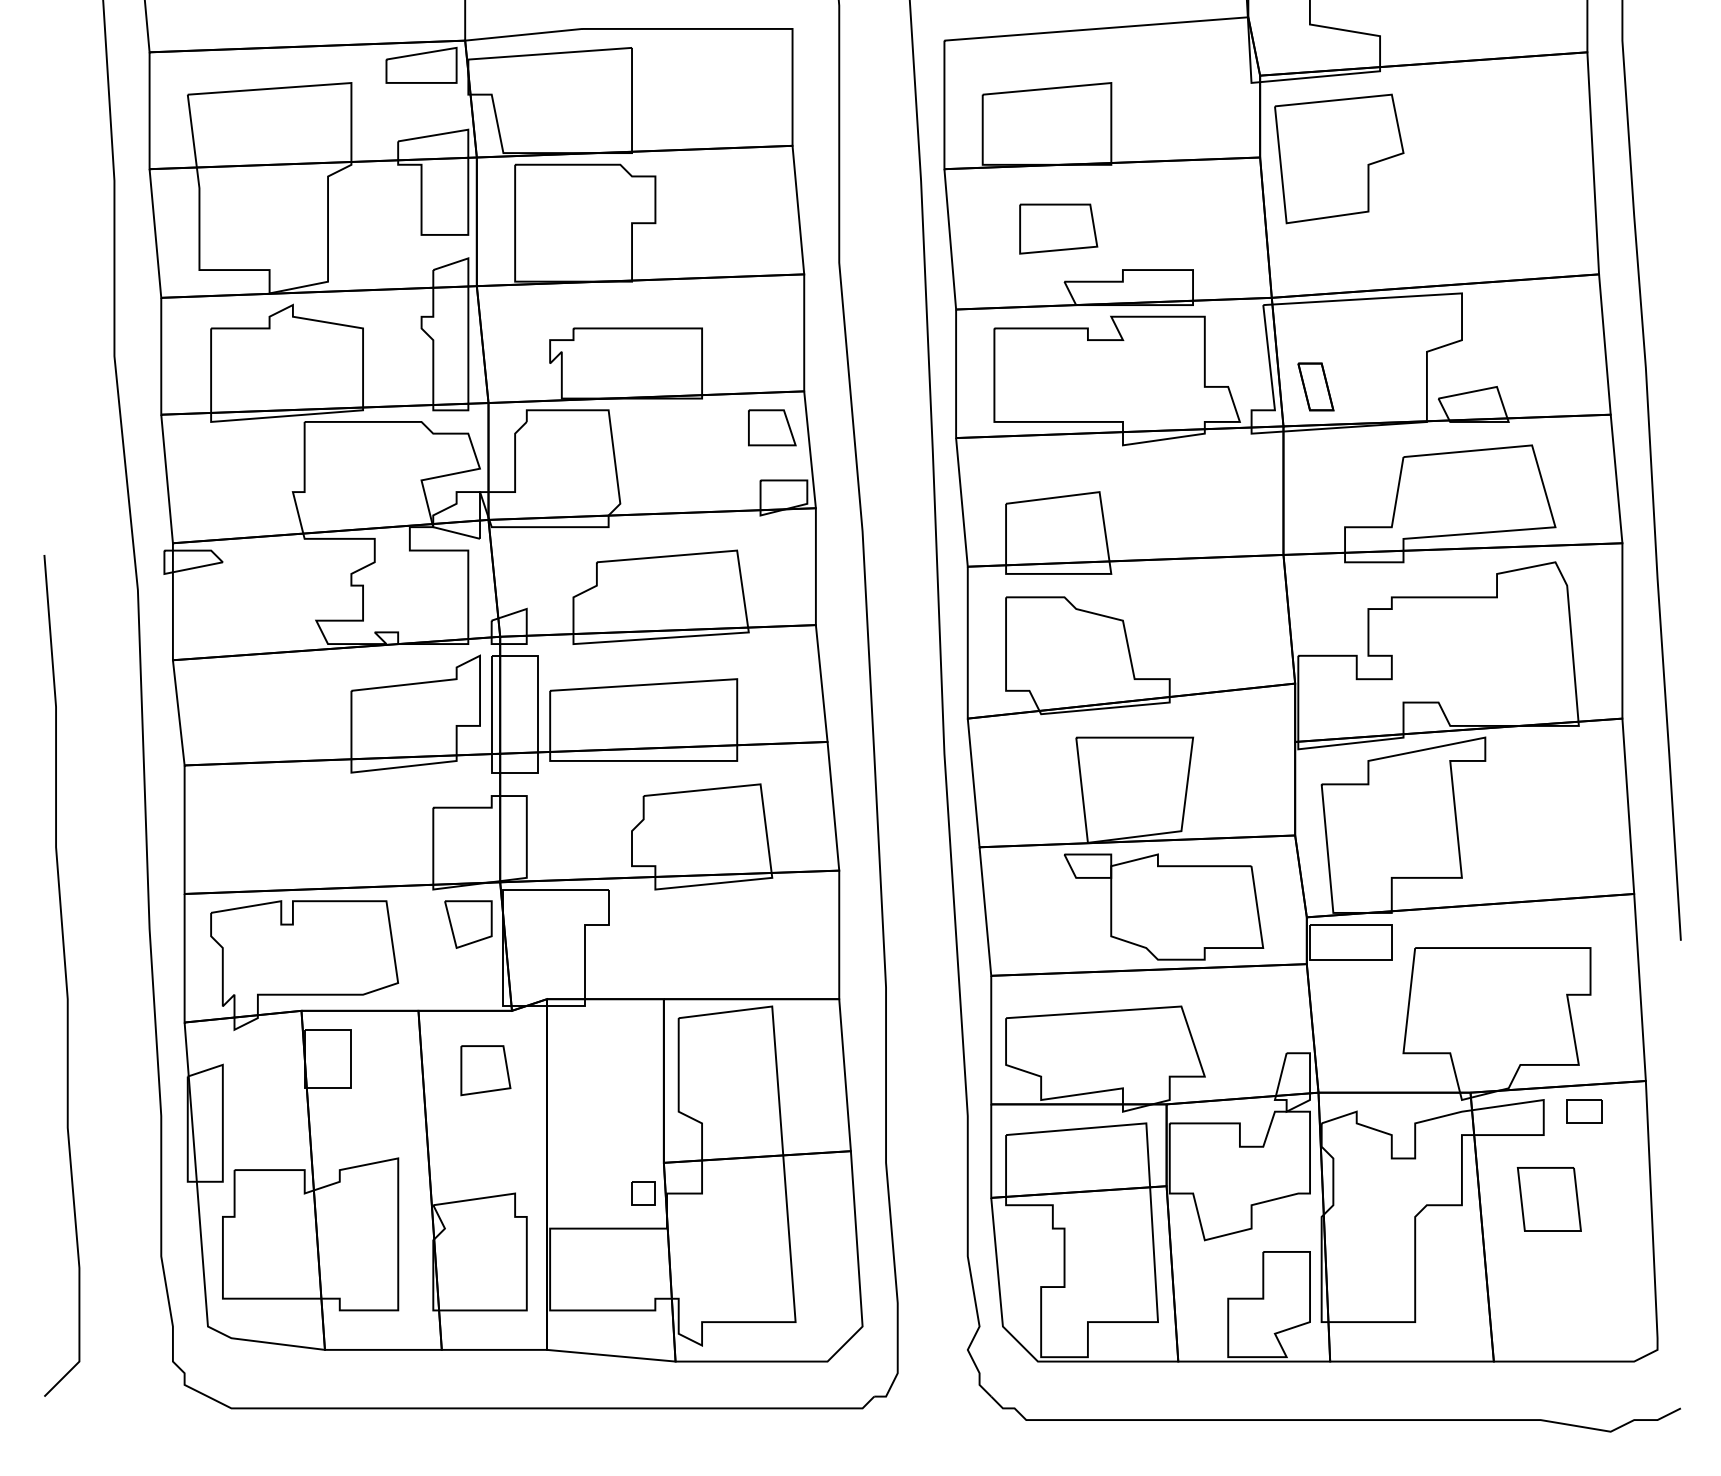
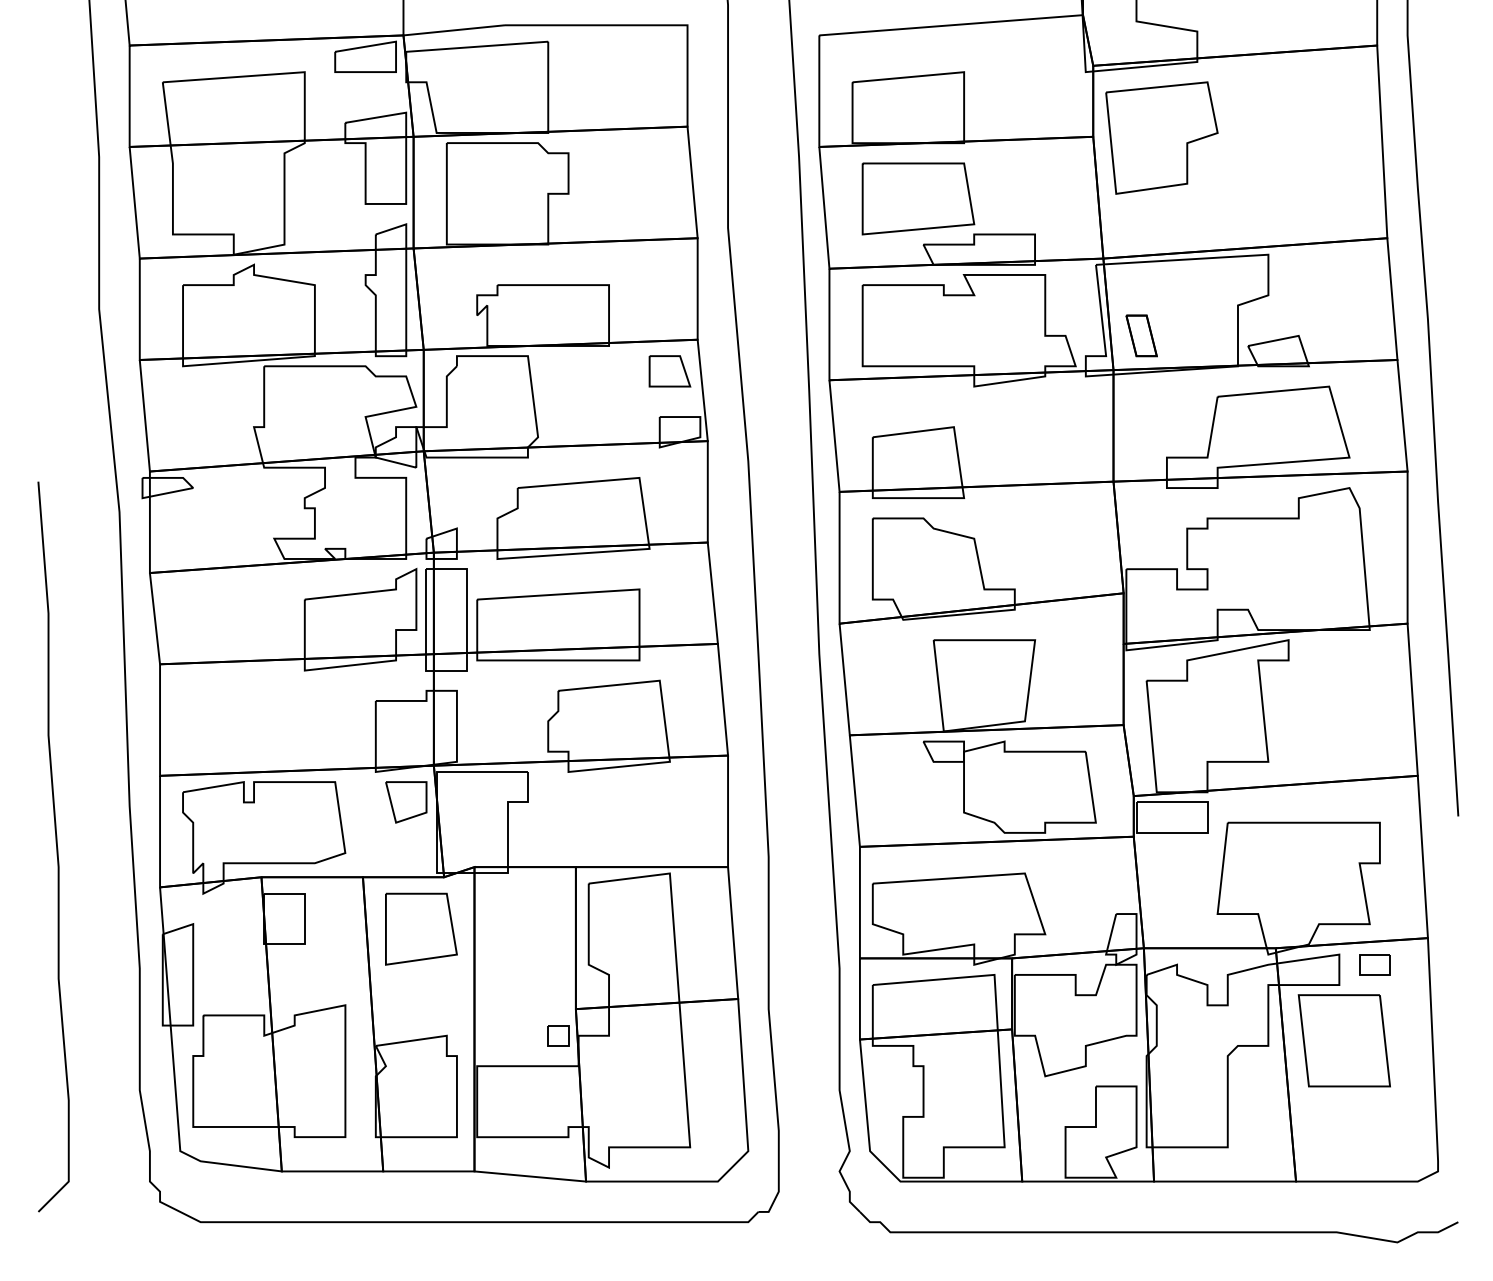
part: (1058, 228) -> (918, 198), size x1.67
part: (485, 1069) -> (421, 928), size x1.67
part: (1548, 1199) -> (1343, 1040), size x1.67

